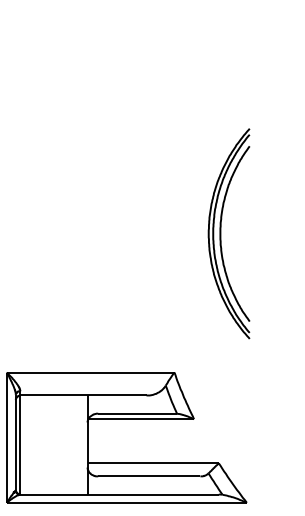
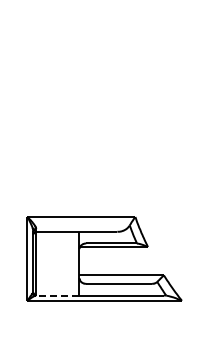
part: (229, 233) -> (170, 127), removed
line: (53, 494) -> (57, 295), solid -> dashed

